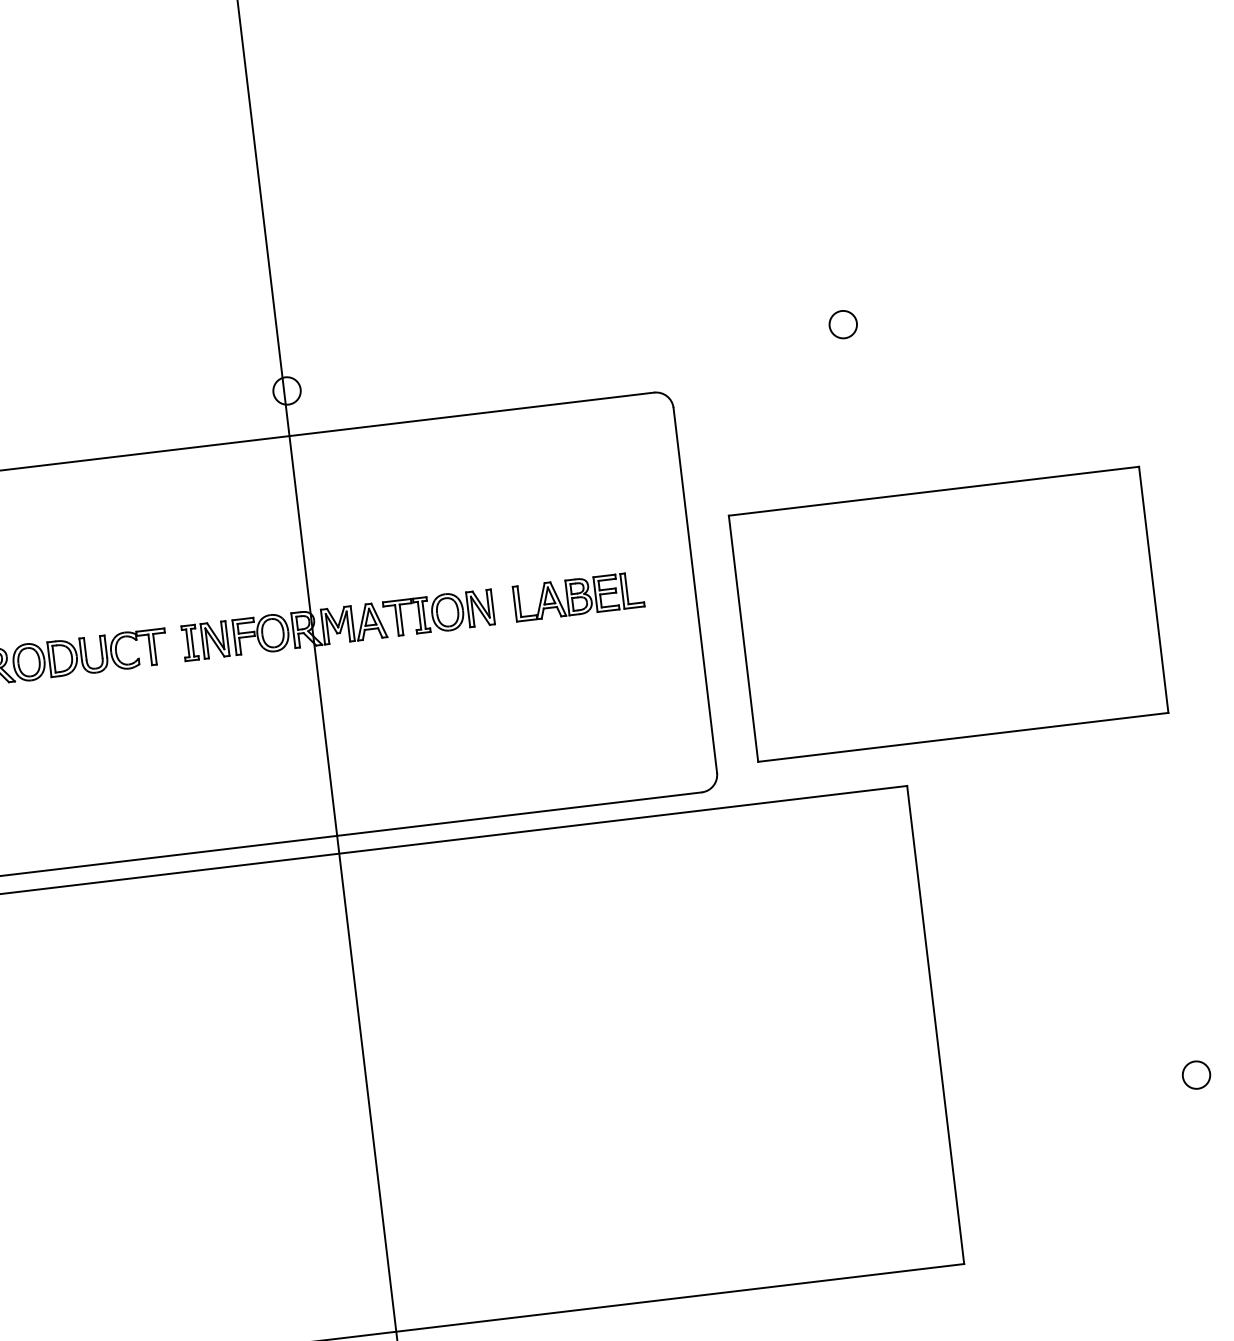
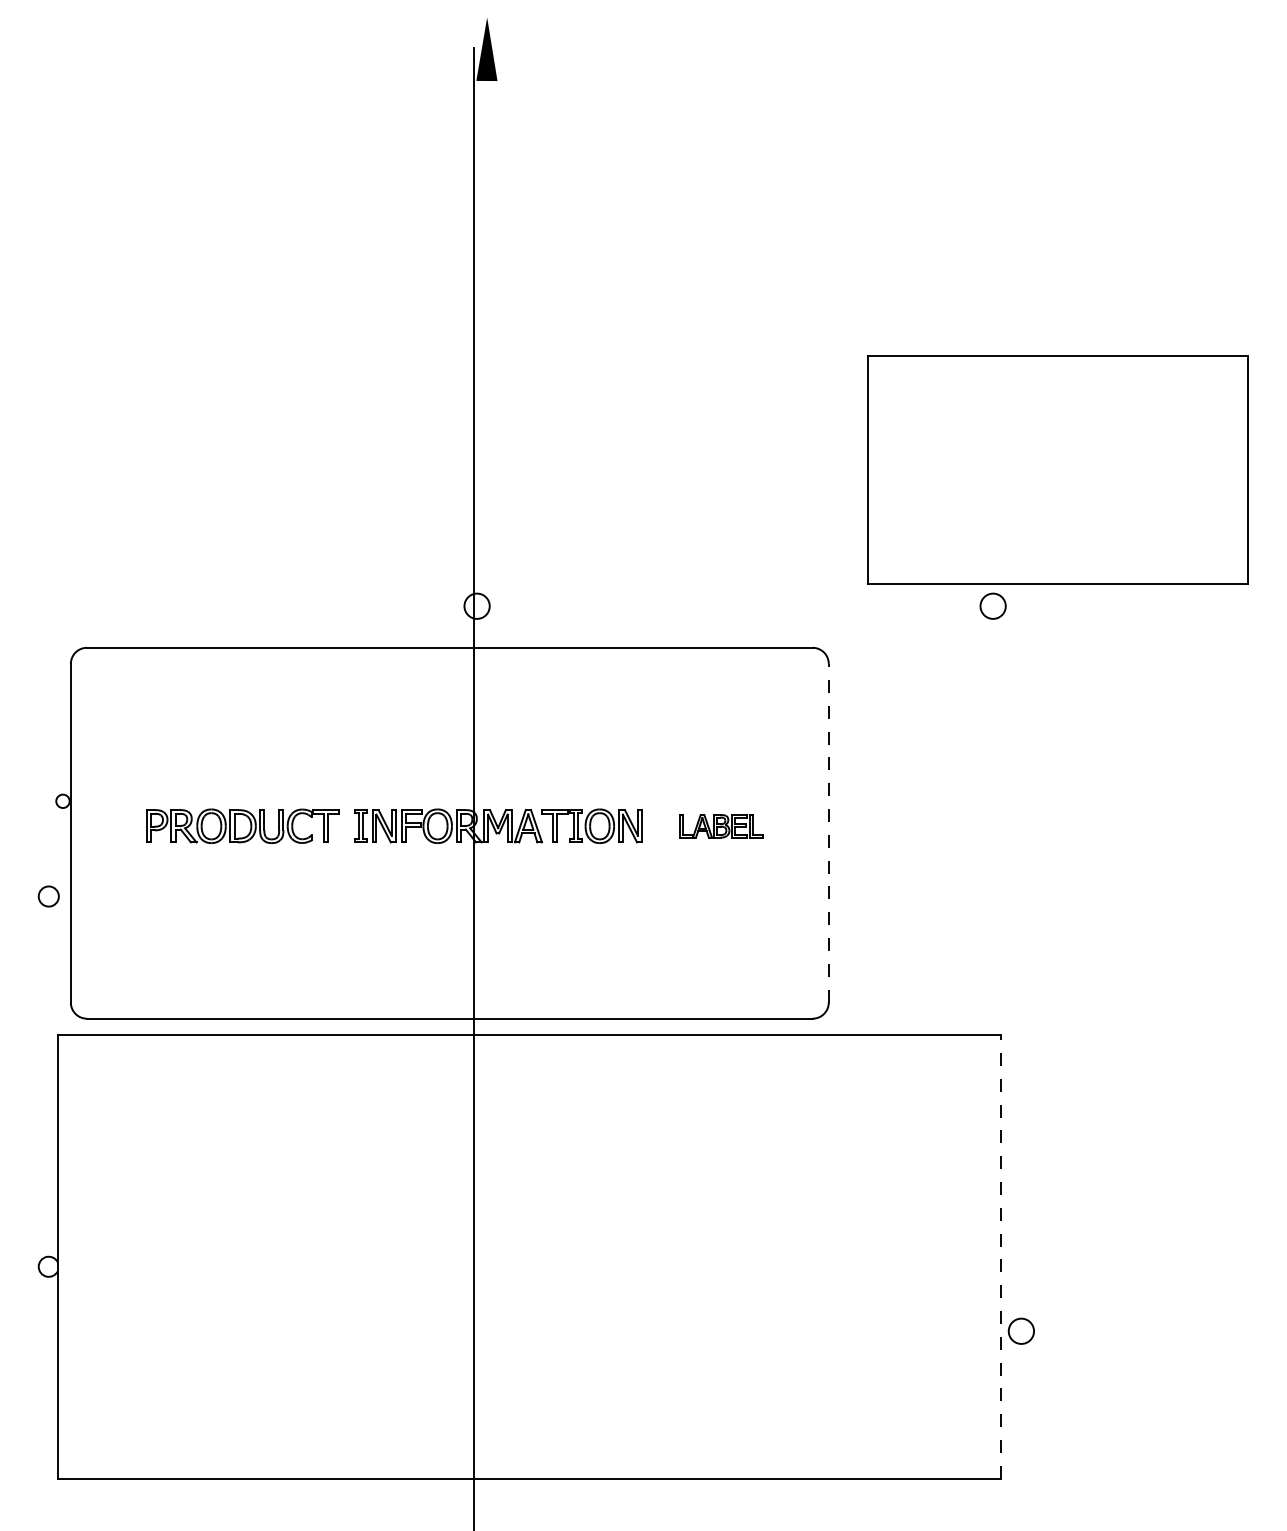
line: (694, 589) -> (828, 832), solid -> dashed
part: (578, 596) -> (721, 826), size x0.7
part: (948, 614) -> (1057, 469), moved
line: (935, 1024) -> (1001, 1256), solid -> dashed
circle: (1195, 1074) -> (1020, 1330), moved

